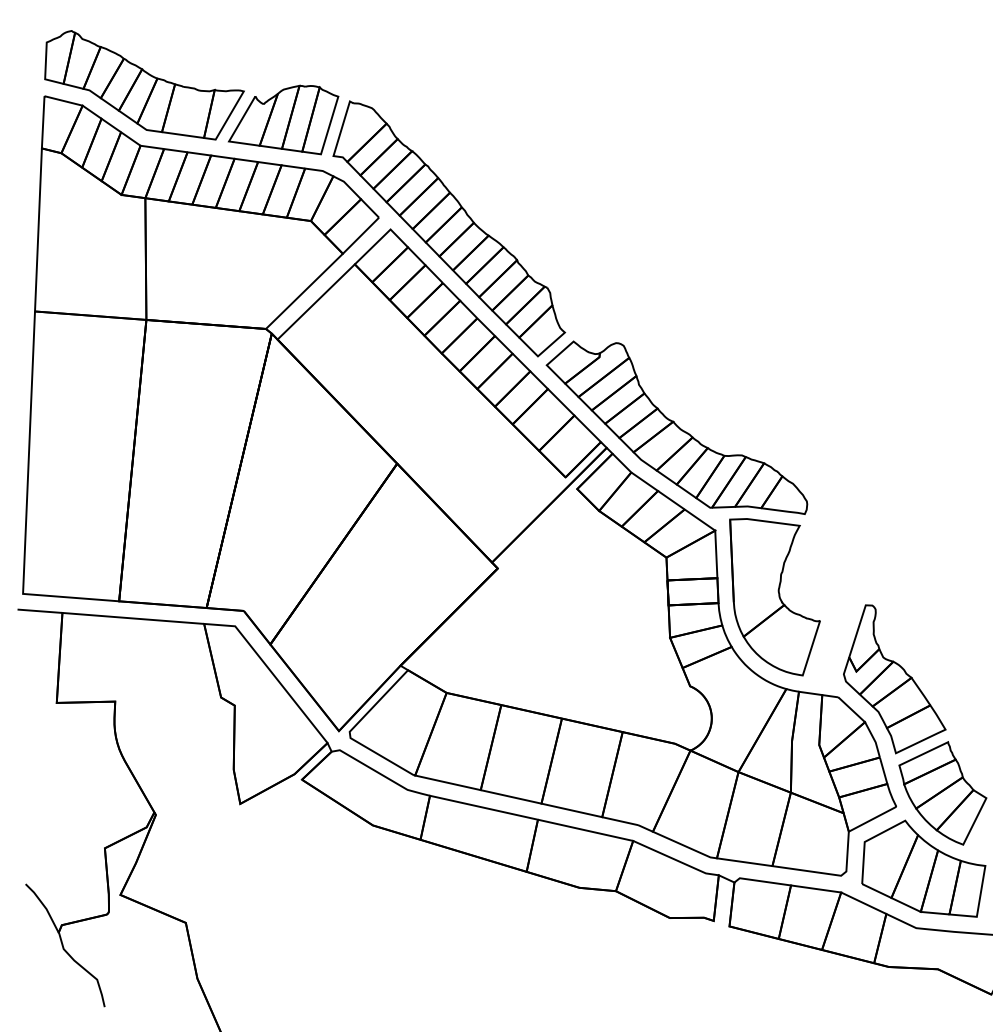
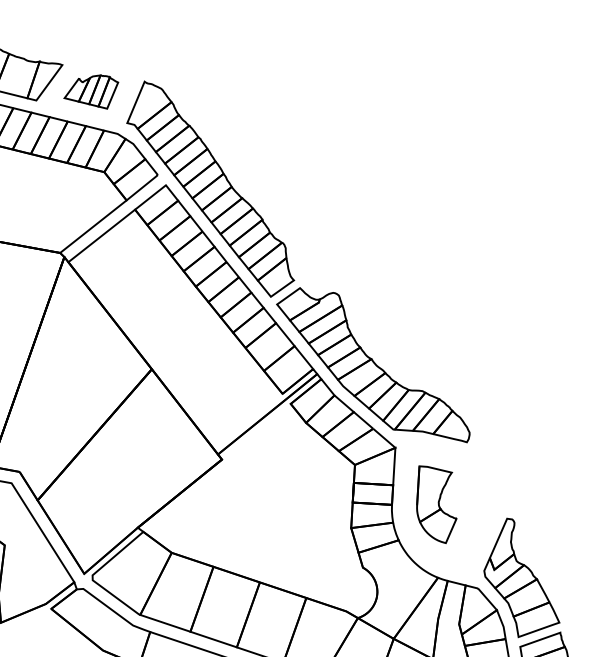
part: (283, 119) -> (91, 90), size x0.6
part: (774, 597) -> (436, 505), size x0.6

